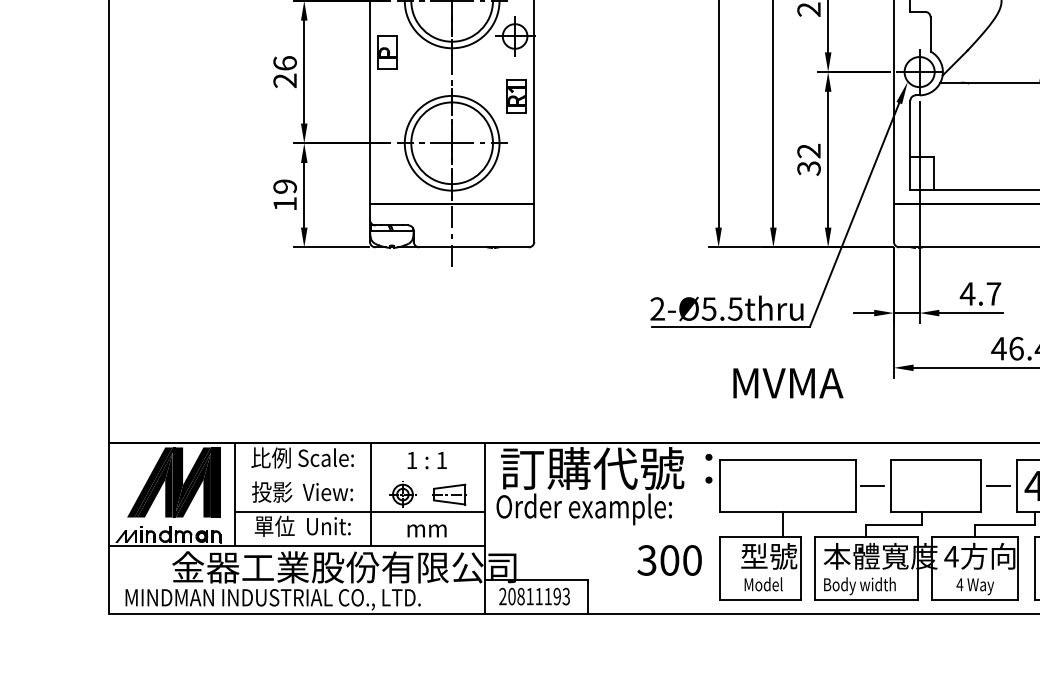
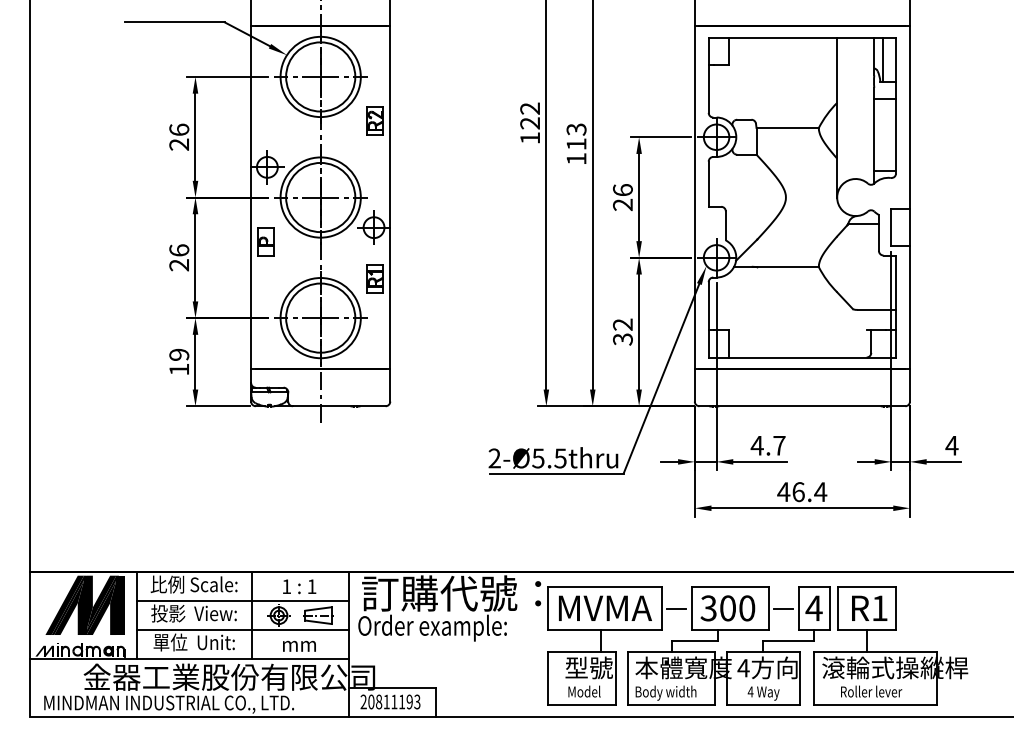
text: (788, 382) -> (605, 607), moved
line: (359, 477) -> (242, 601), added
text: (669, 560) -> (727, 608), moved

